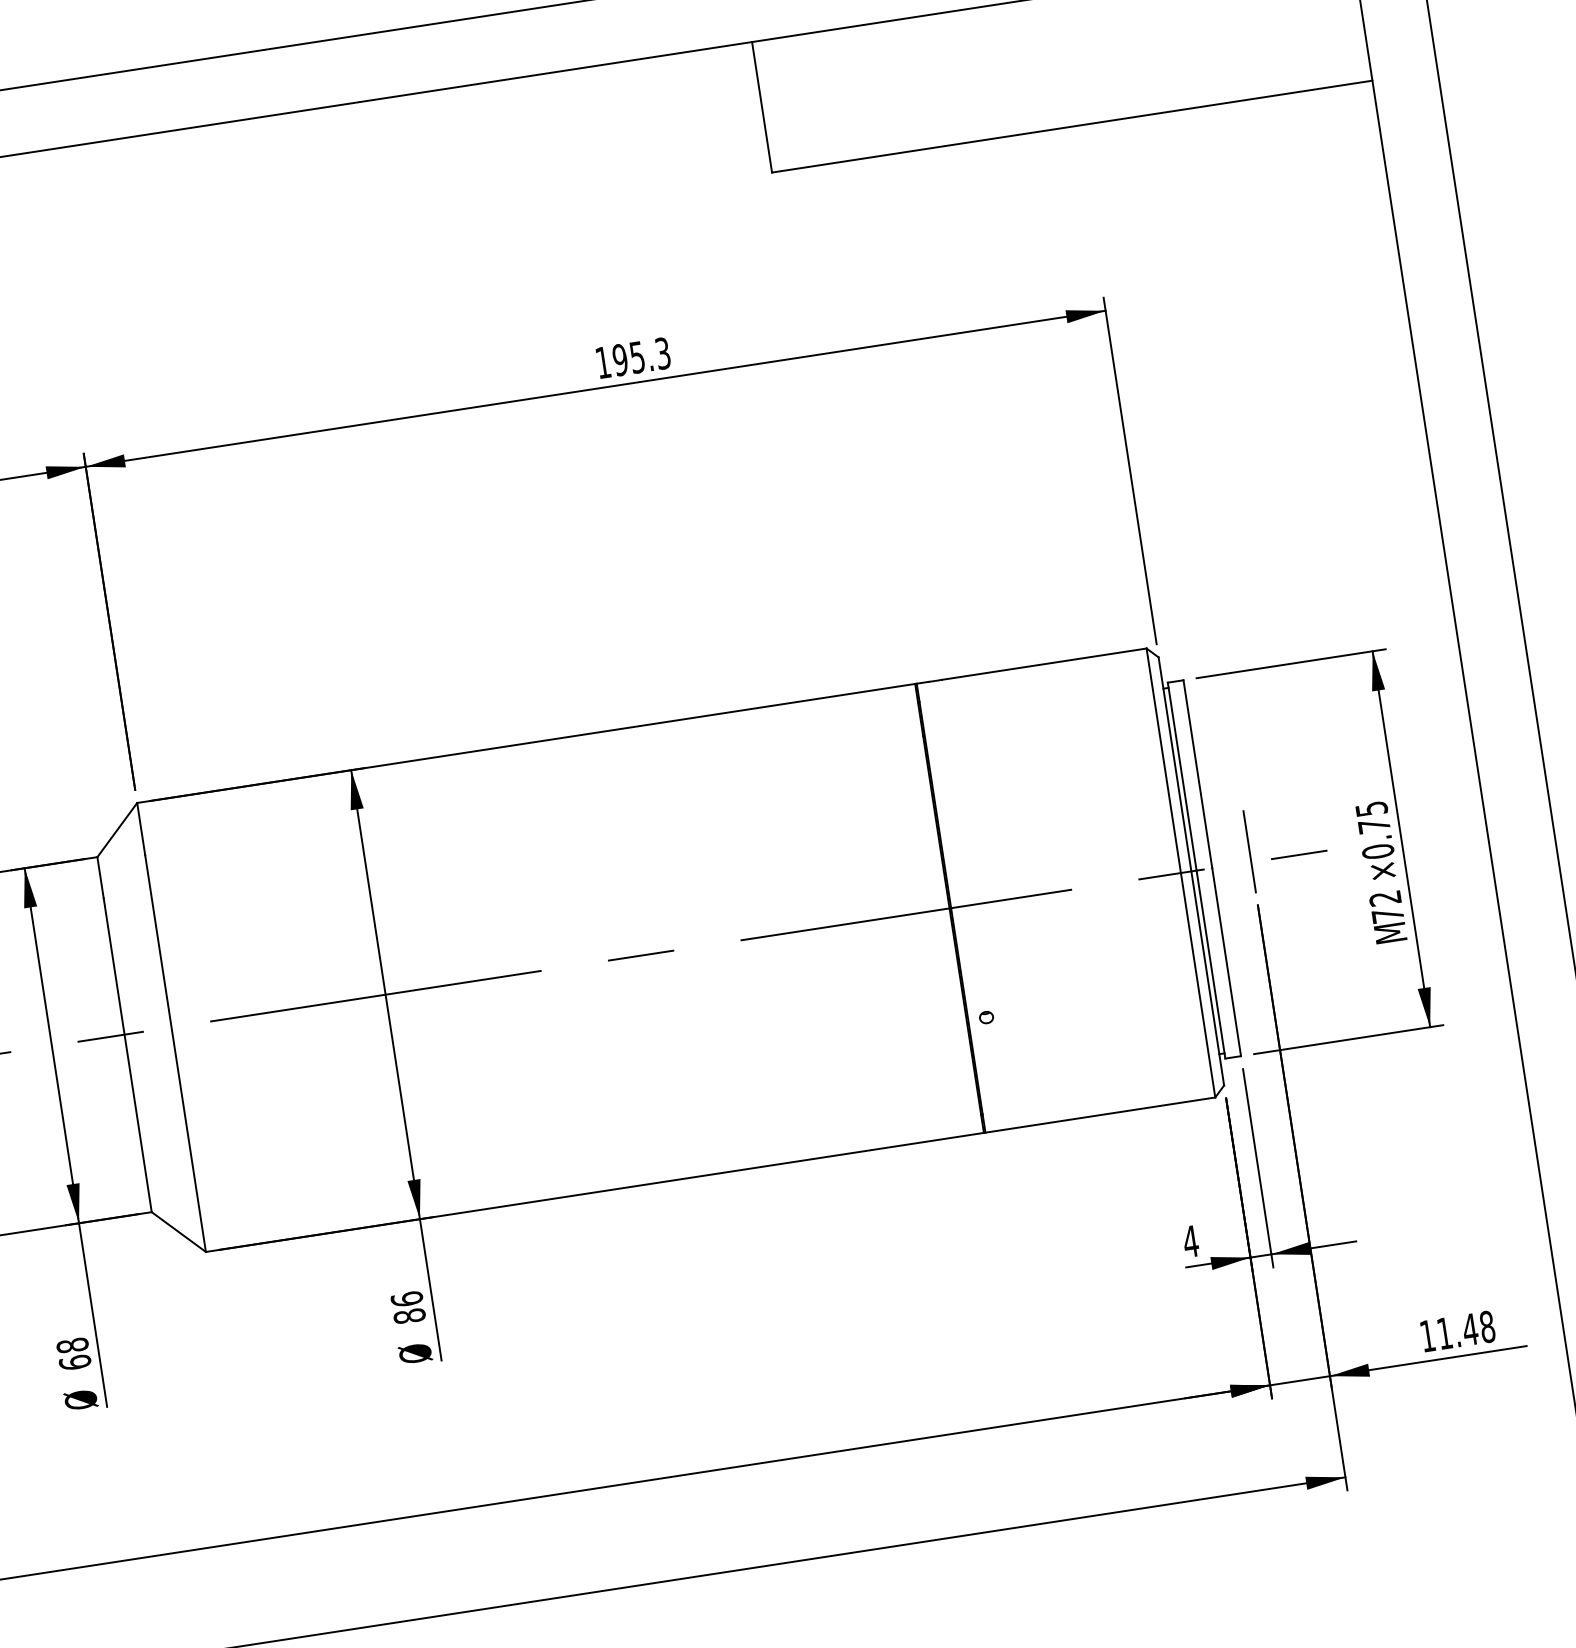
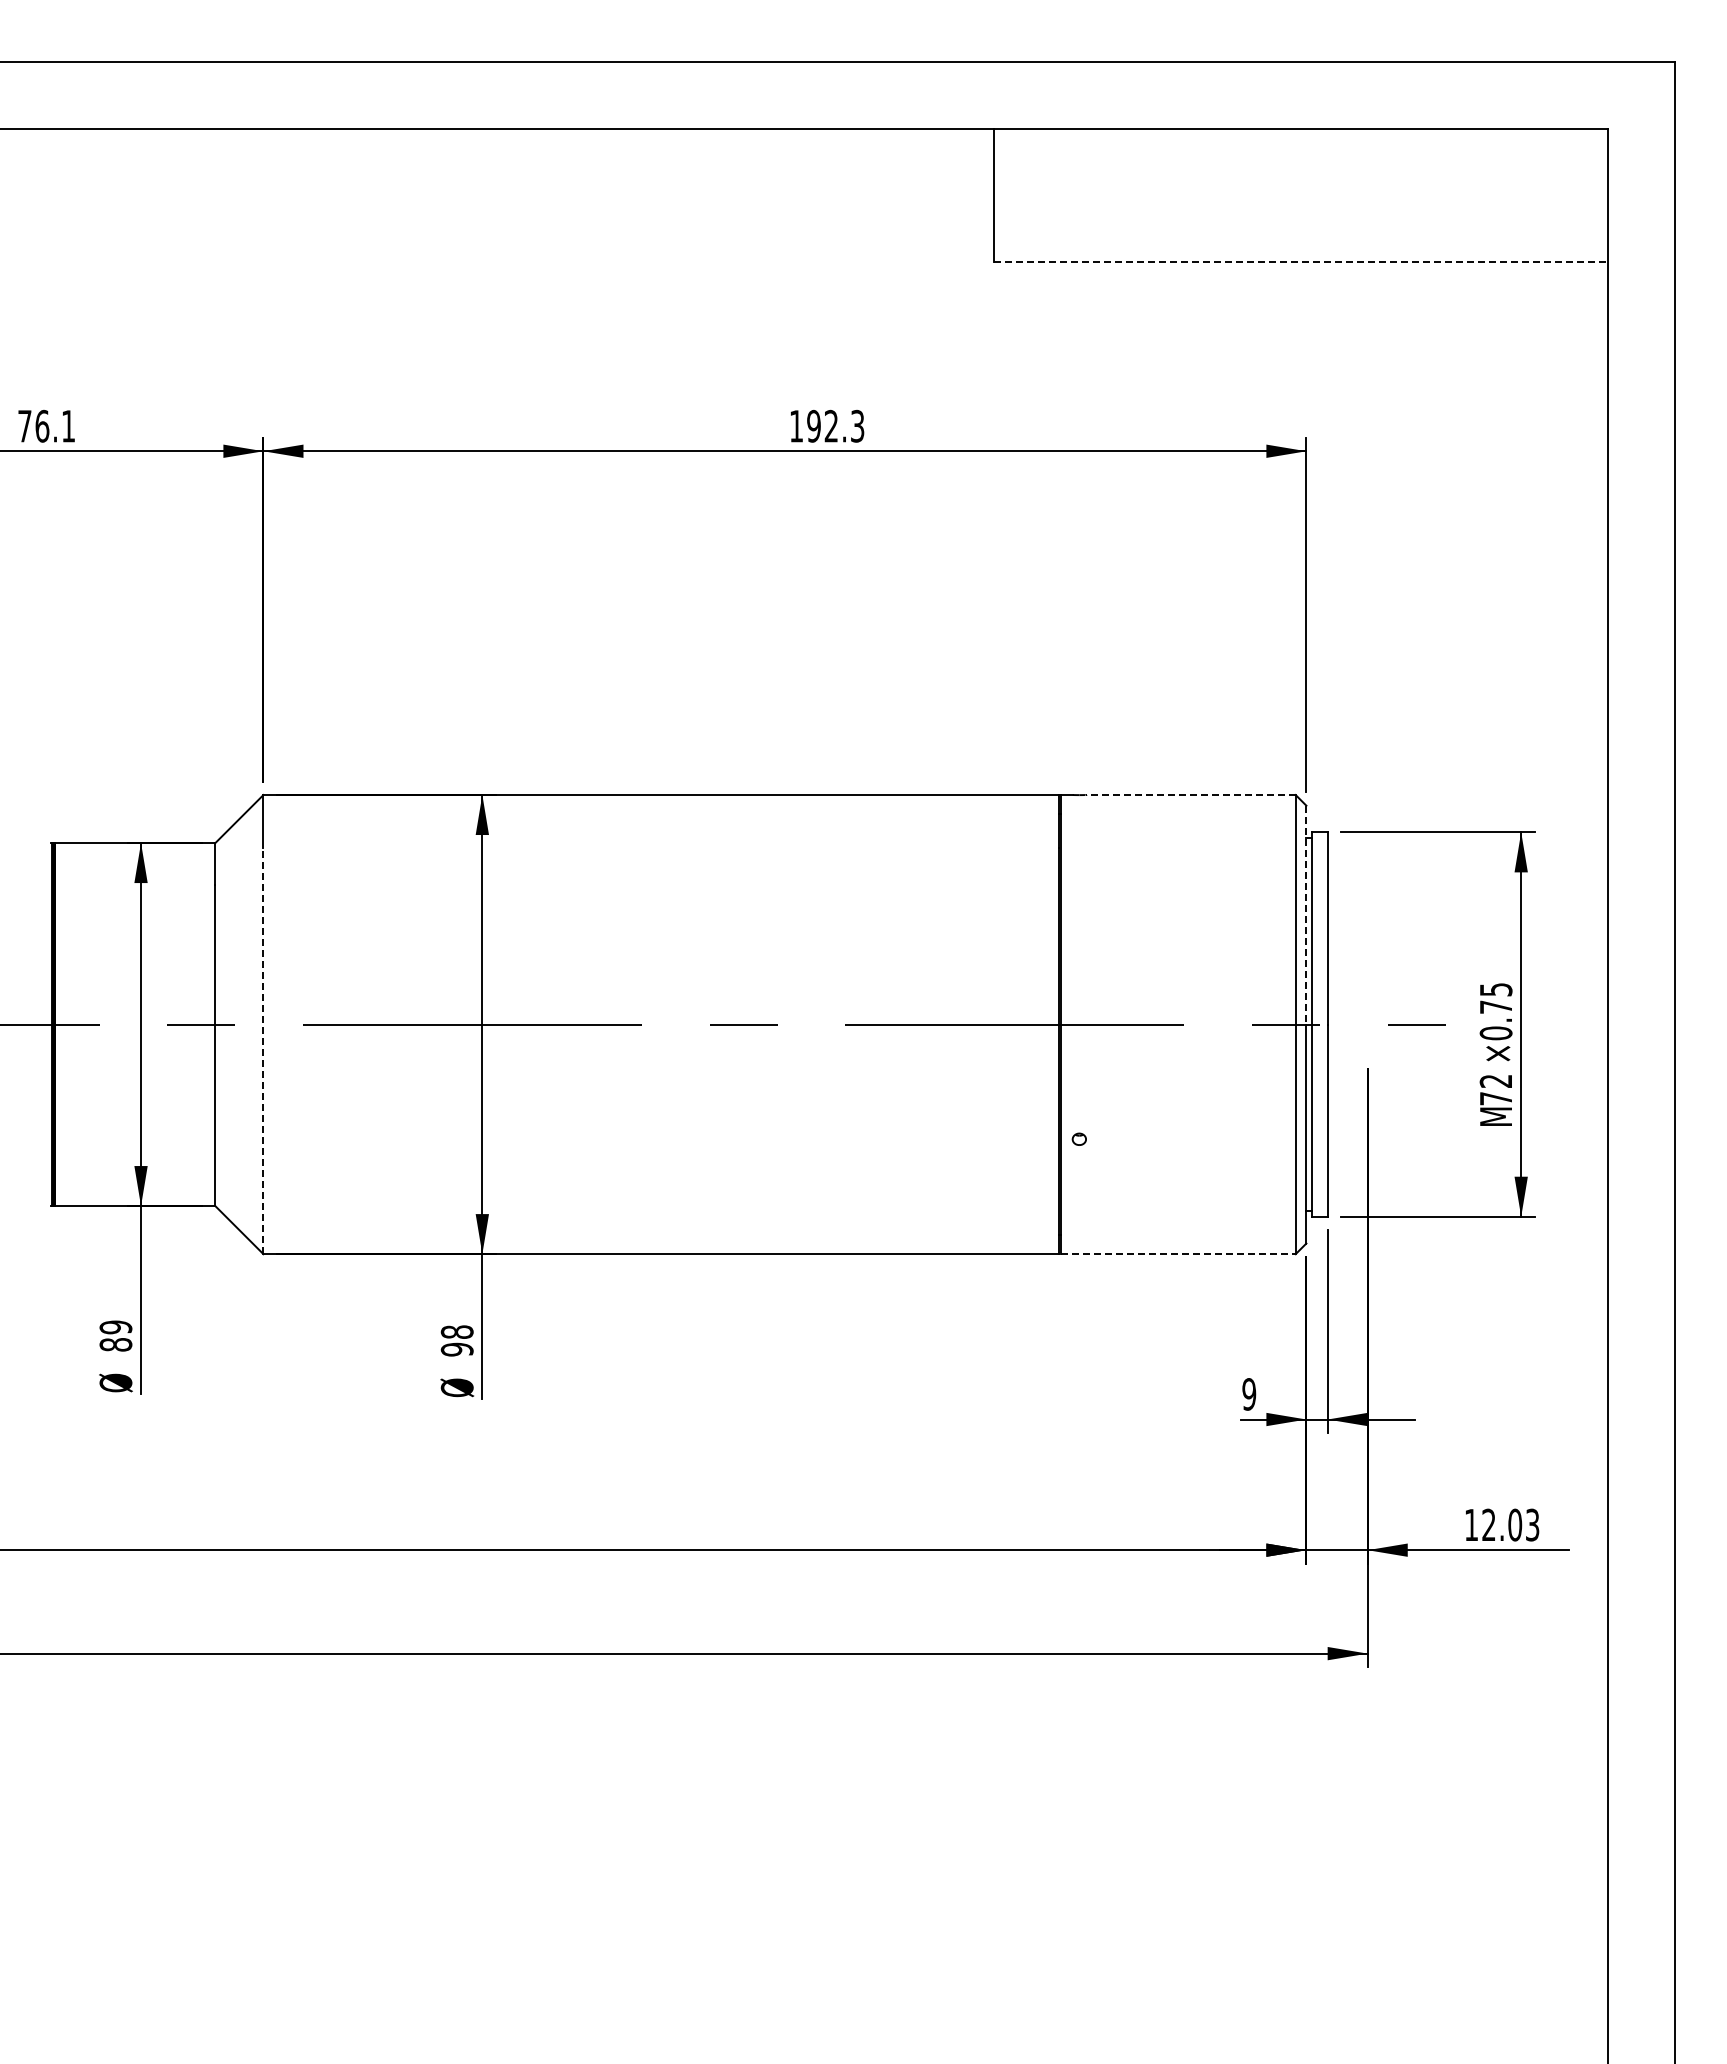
line: (1072, 126) -> (1301, 262), solid -> dashed
text: (636, 356) -> (830, 425), 195.3 -> 192.3
line: (1043, 664) -> (1190, 795), solid -> dashed
line: (1175, 764) -> (1306, 915), solid -> dashed
line: (1249, 851) -> (1367, 1013), removed
line: (175, 1053) -> (263, 1051), solid -> dashed
line: (1100, 1115) -> (1178, 1254), solid -> dashed
text: (1191, 1241) -> (1249, 1394), 4 -> 9
text: (407, 1307) -> (456, 1340), 86 -> 98
text: (1465, 1329) -> (1510, 1524), 11.48 -> 12.03
text: (73, 1353) -> (115, 1335), 68 -> 89

